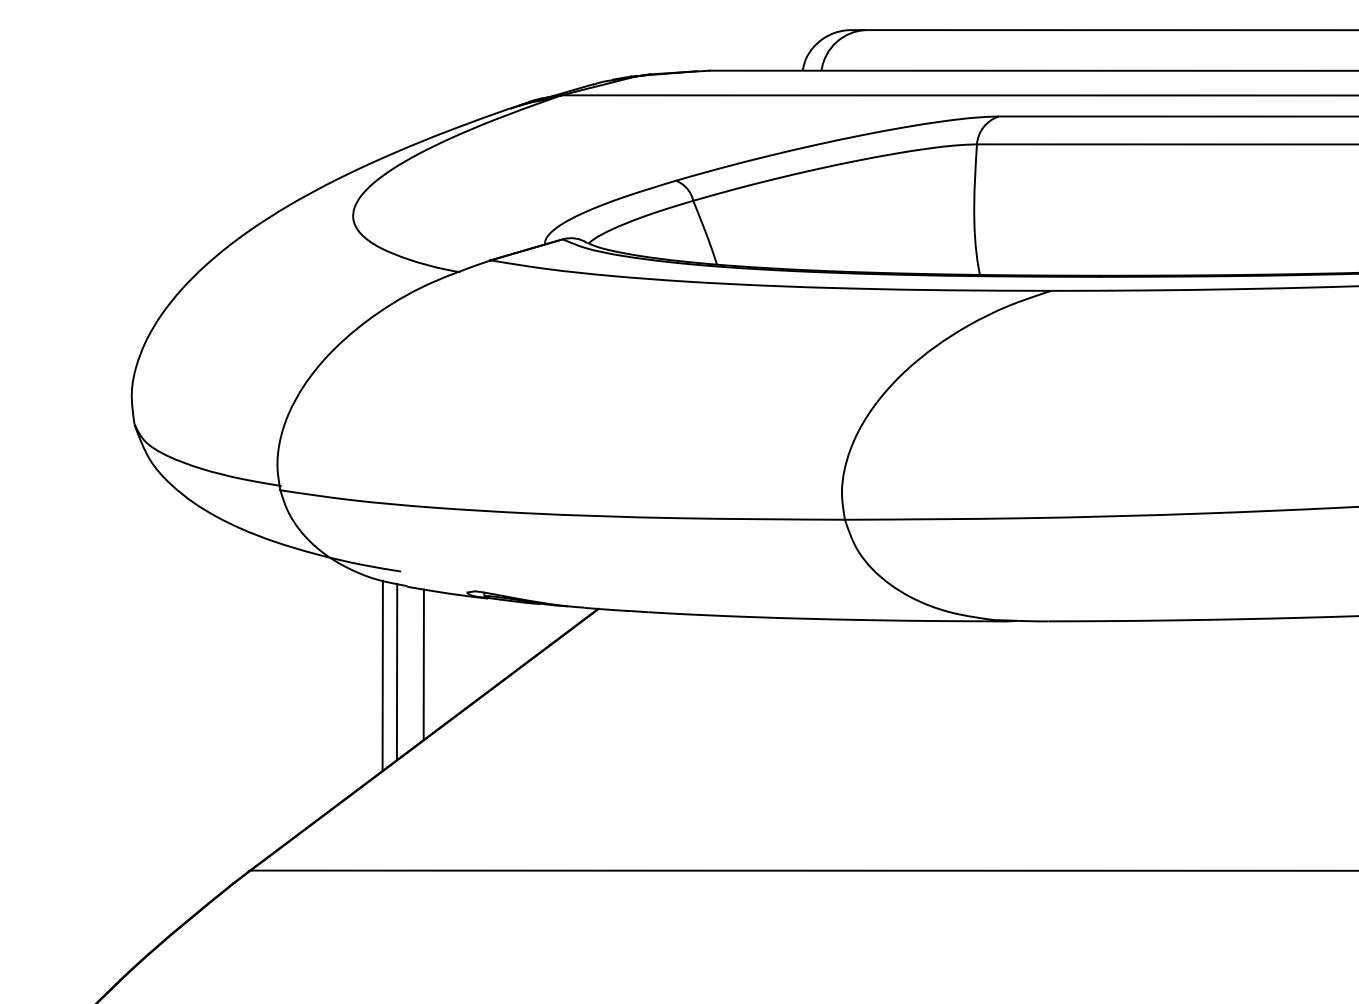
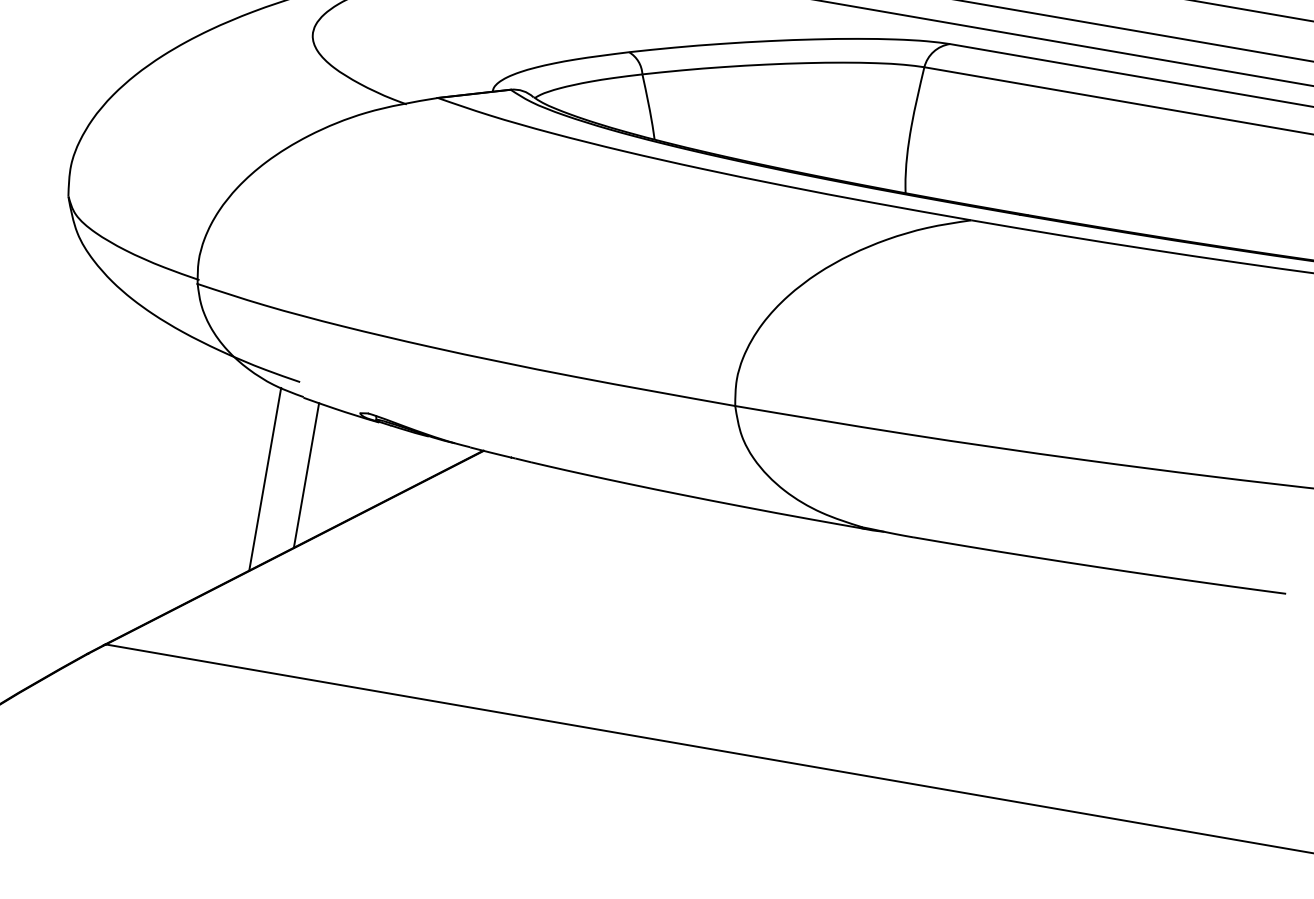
line: (396, 671) -> (279, 477), removed

